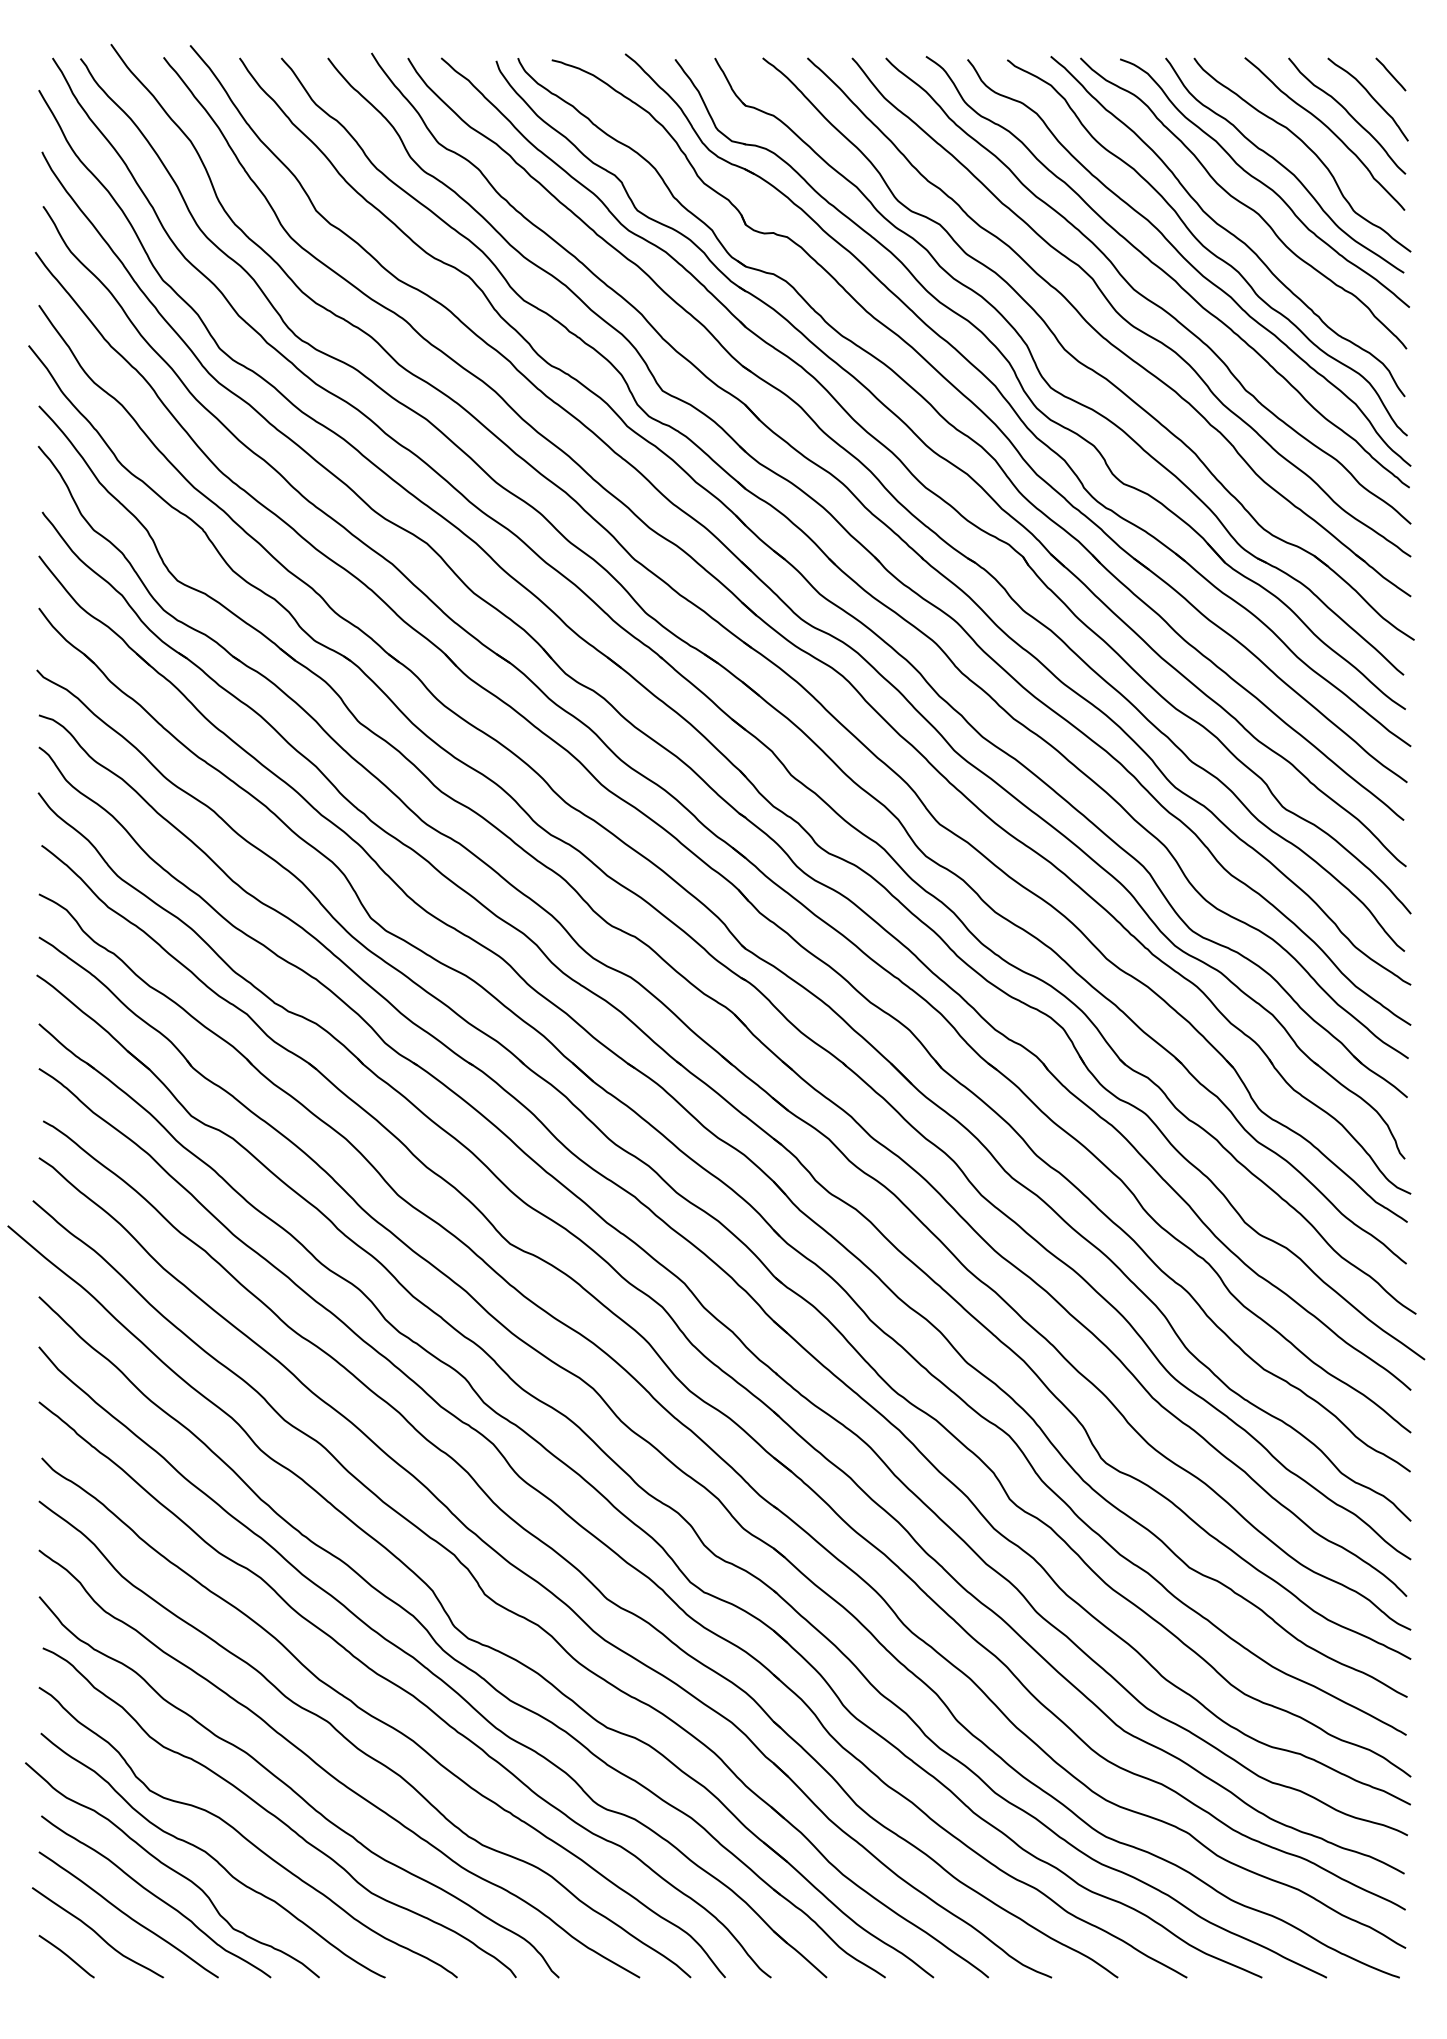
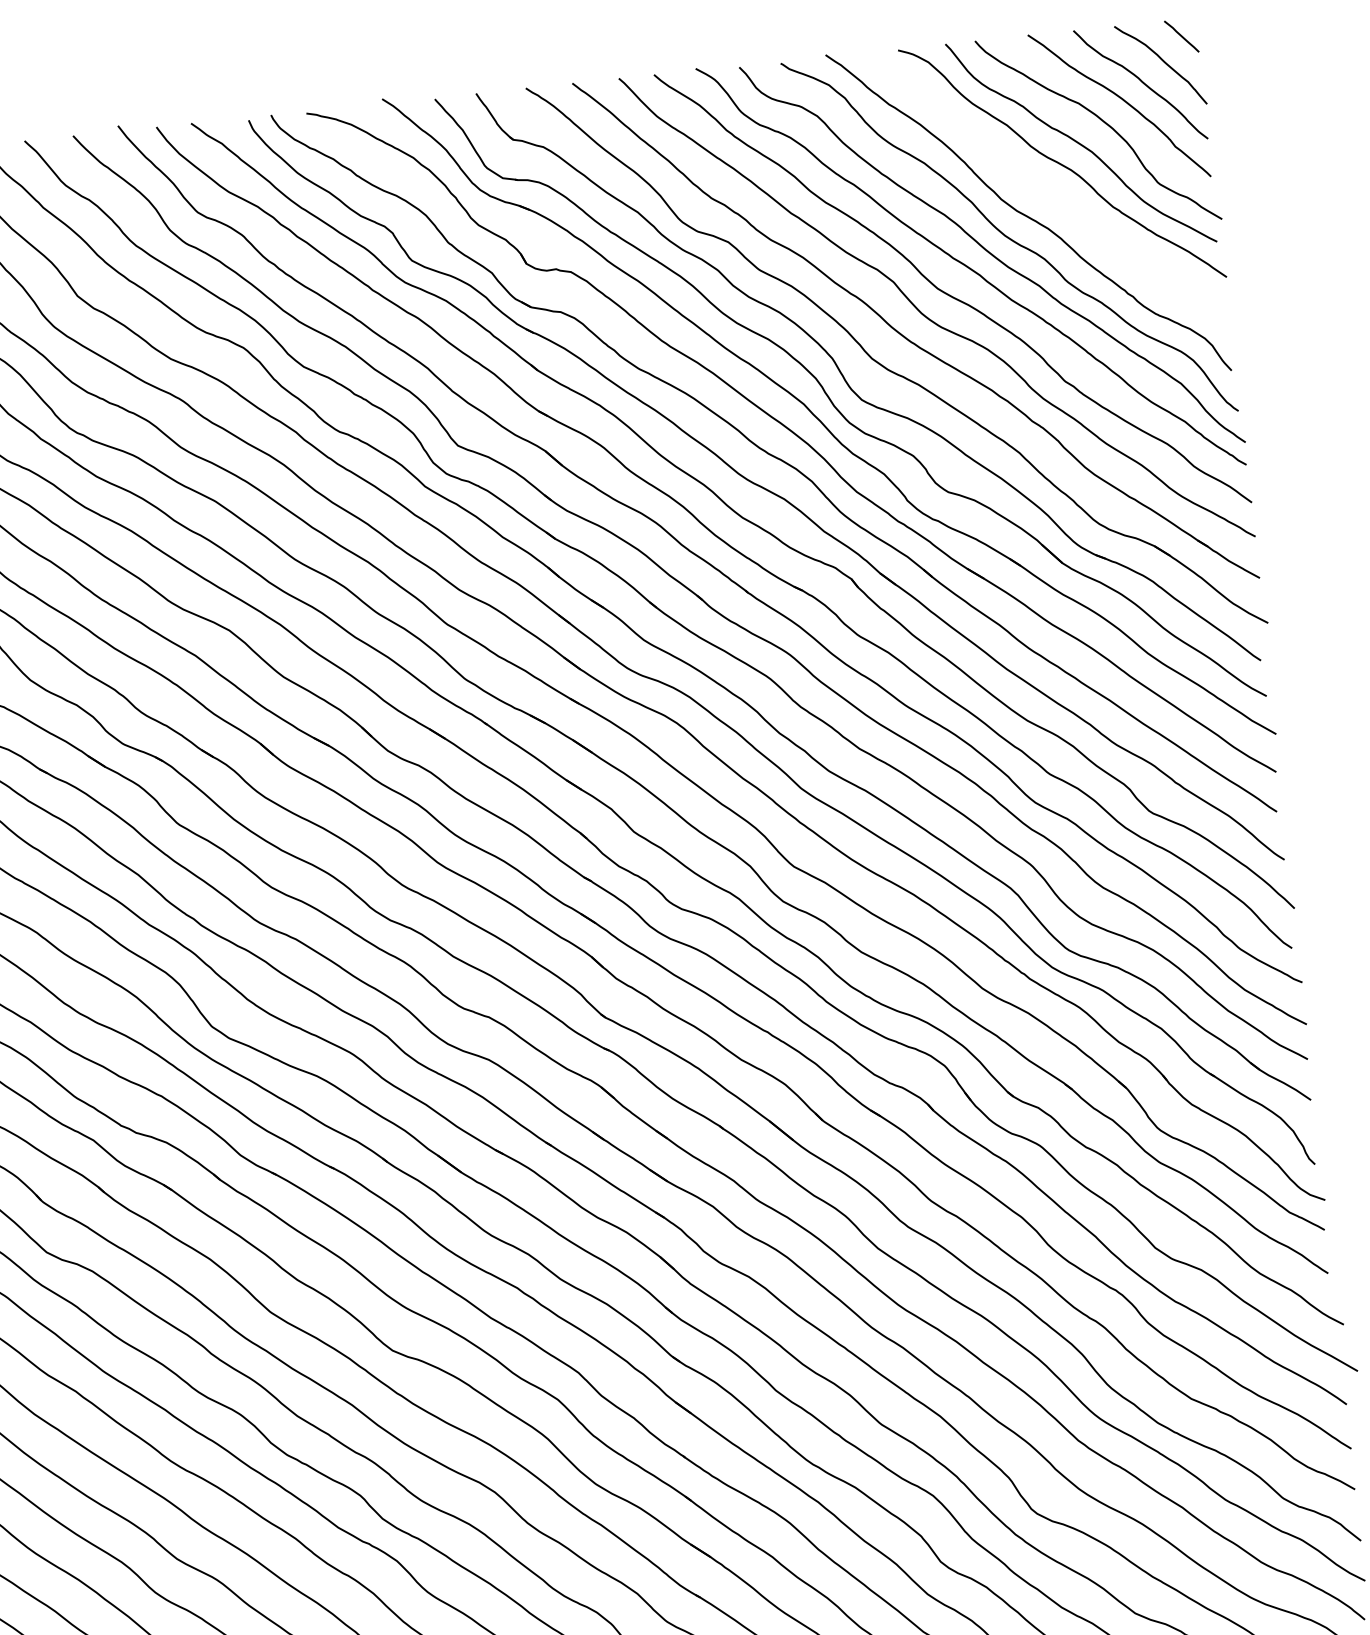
curve: (1243, 203) -> (1042, 187), removed

